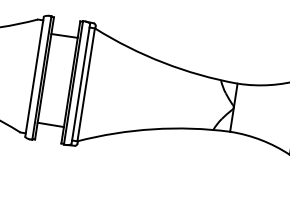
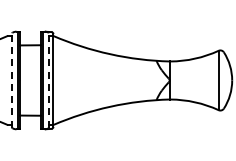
line: (34, 76) -> (12, 80), solid -> dashed
line: (80, 83) -> (48, 80), solid -> dashed

